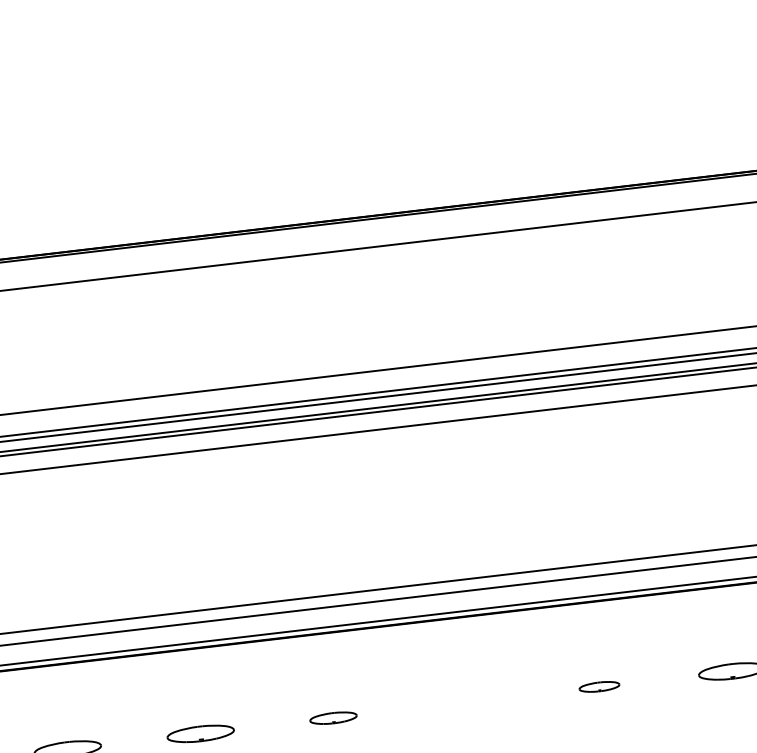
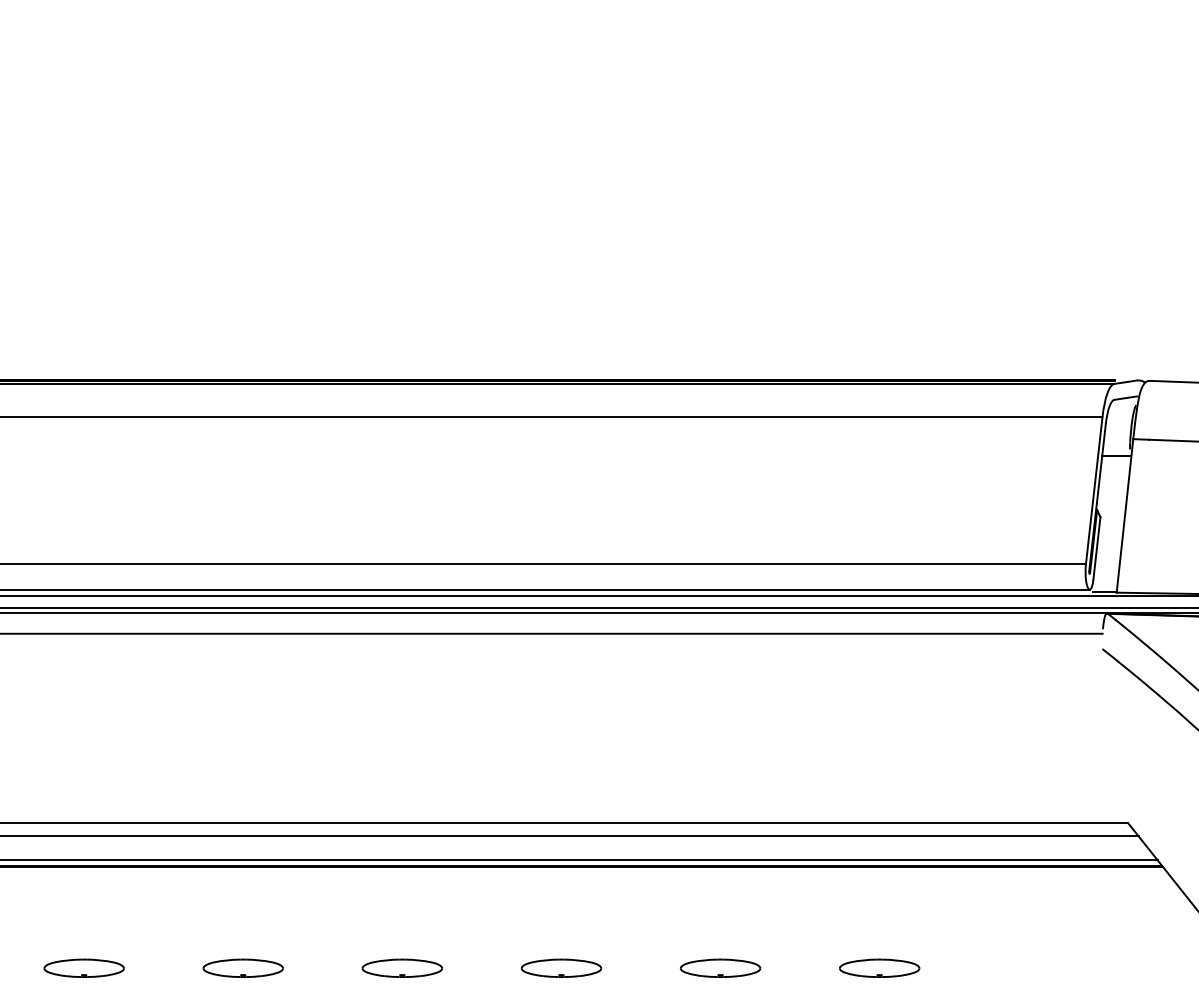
part: (599, 686) -> (720, 967), size x1.67
part: (466, 701) -> (561, 967), added
part: (332, 717) -> (401, 967), size x1.43

